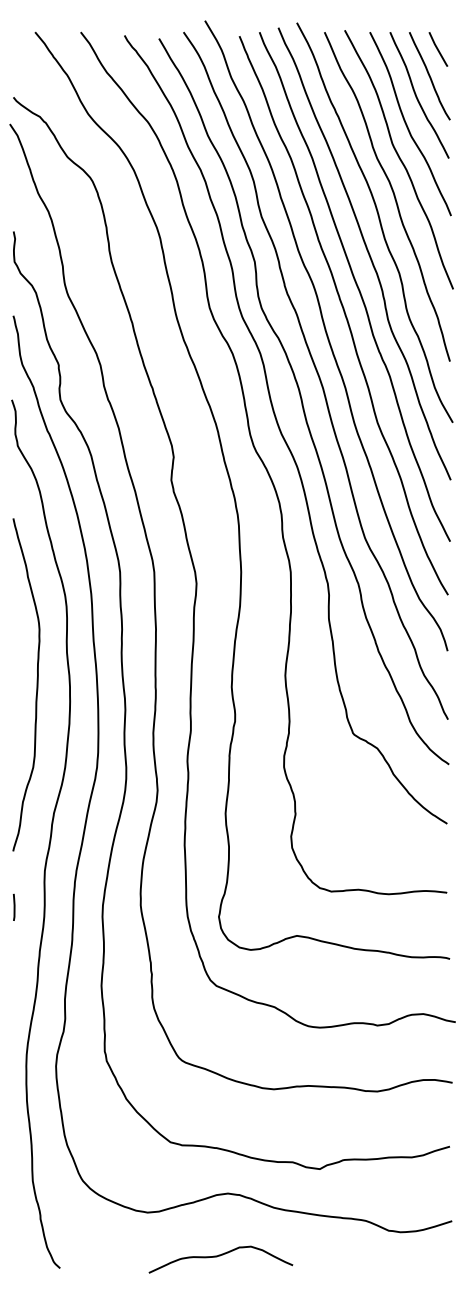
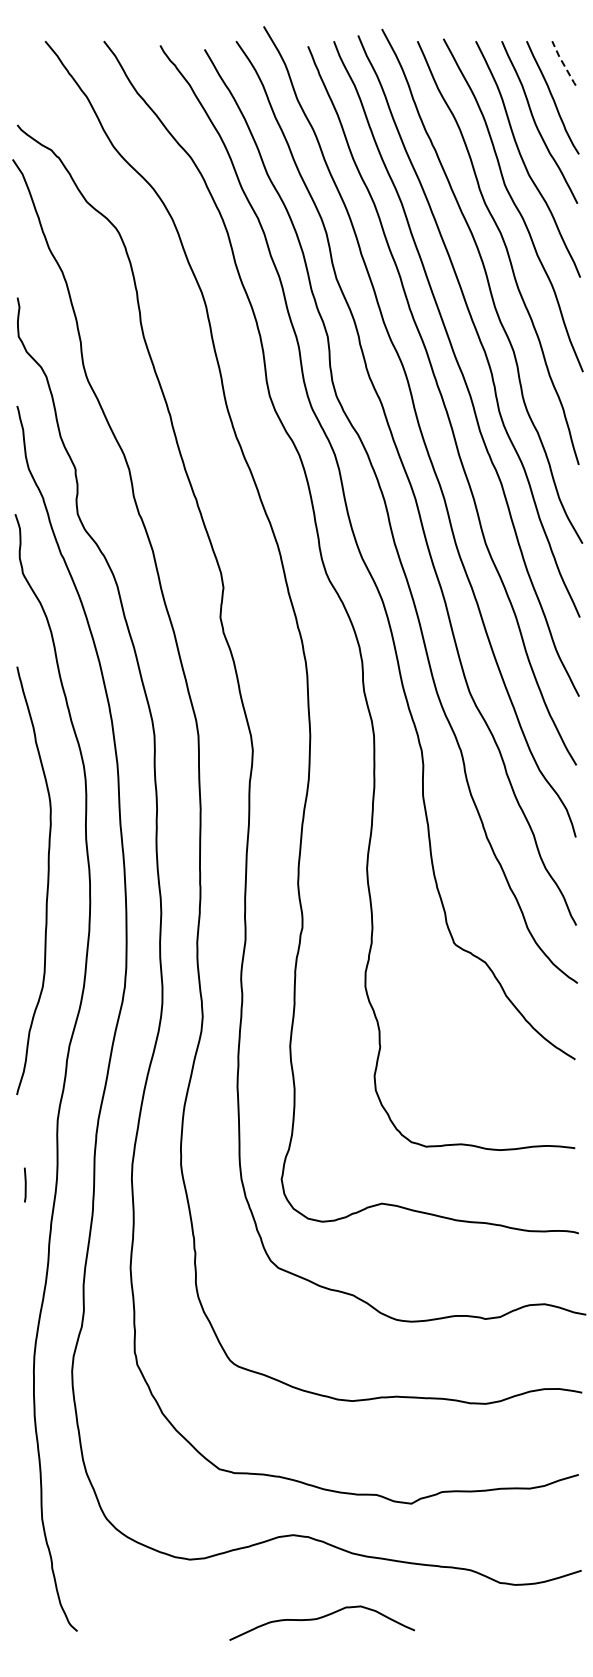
line: (438, 49) -> (563, 63), solid -> dashed
line: (13, 906) -> (24, 1184), moved
curve: (218, 1256) -> (319, 1619), moved

